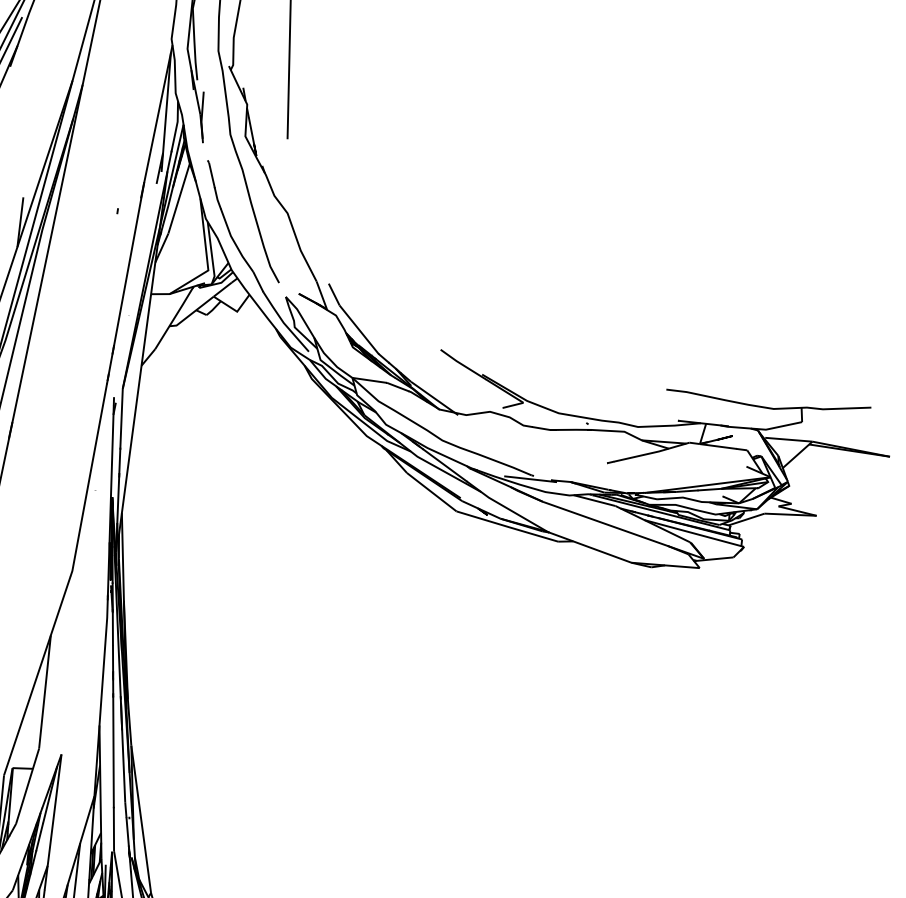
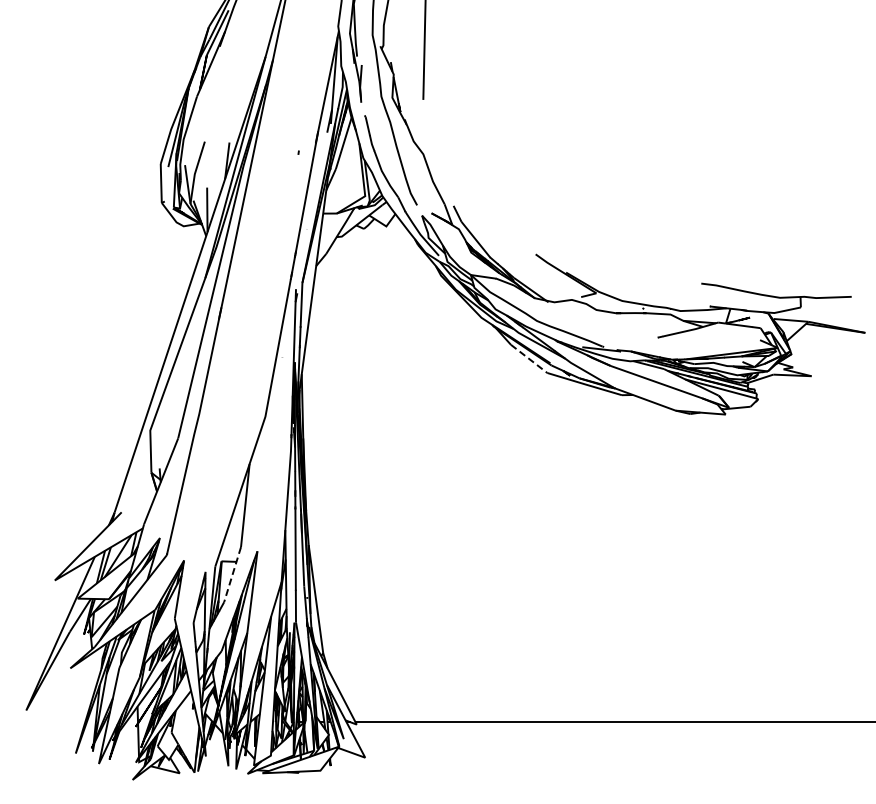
line: (432, 493) -> (529, 359), solid -> dashed
line: (27, 786) -> (232, 574), solid -> dashed

